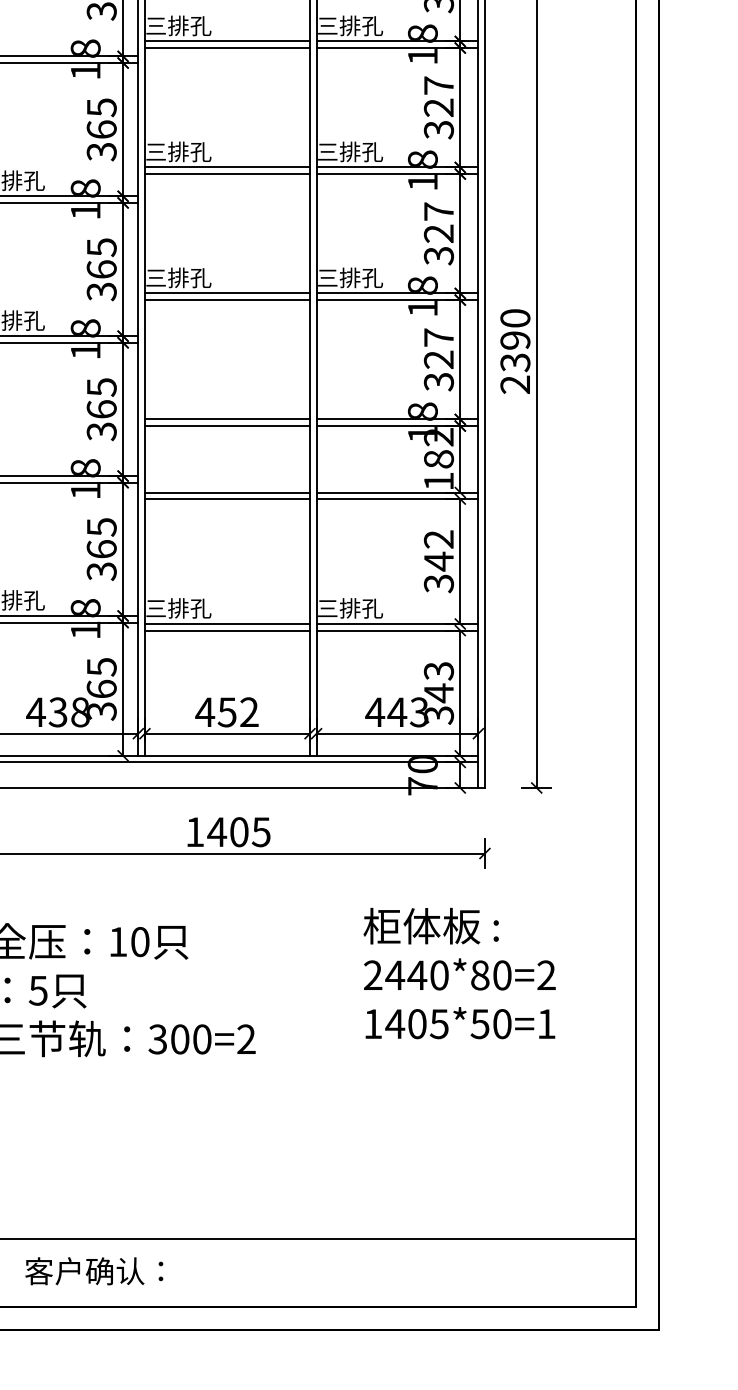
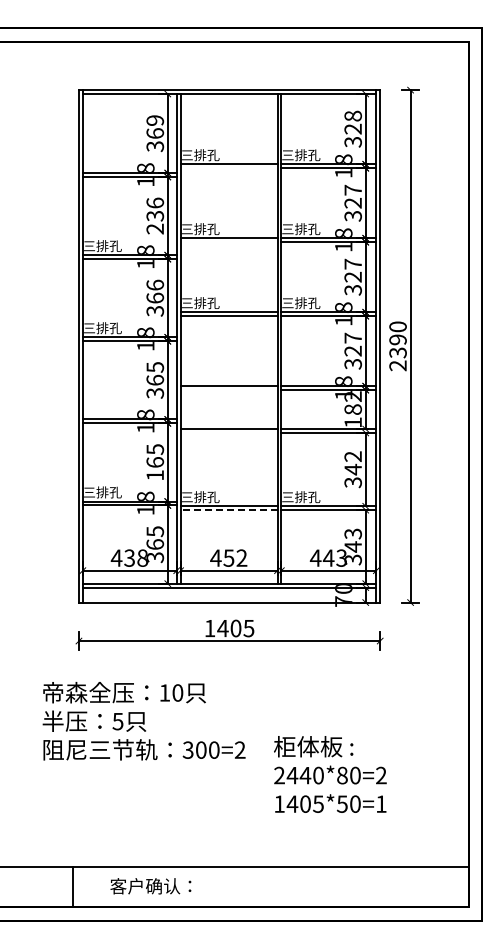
line: (226, 48) -> (228, 168), removed
text: (102, 128) -> (155, 215), 365 -> 236
line: (226, 174) -> (228, 242), removed
text: (102, 246) -> (155, 284), 365 -> 366
line: (226, 426) -> (228, 390), removed
line: (226, 498) -> (228, 432), removed
text: (102, 571) -> (155, 475), 365 -> 165
line: (226, 631) -> (228, 510), solid -> dashed
text: (459, 973) -> (330, 774), moved

